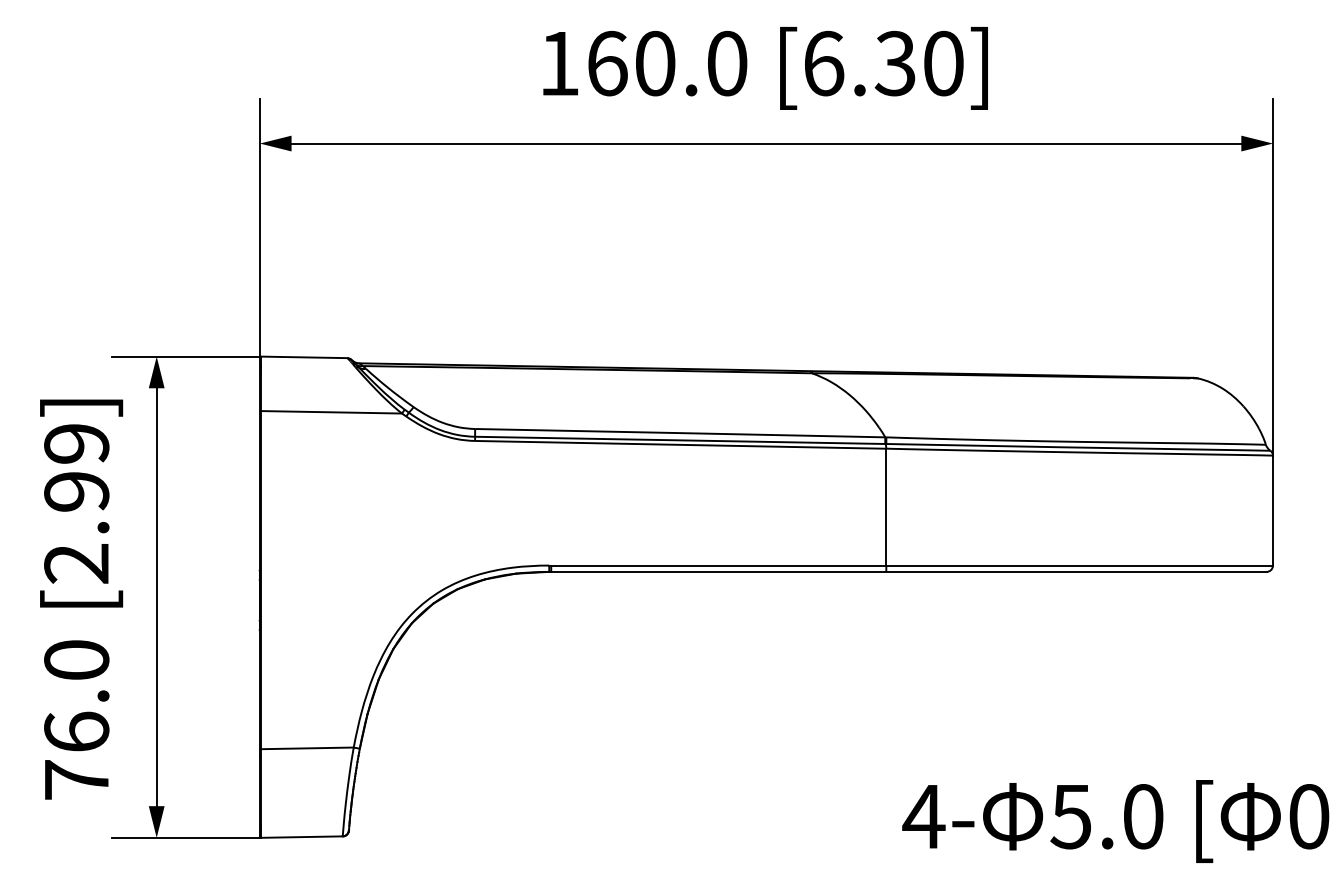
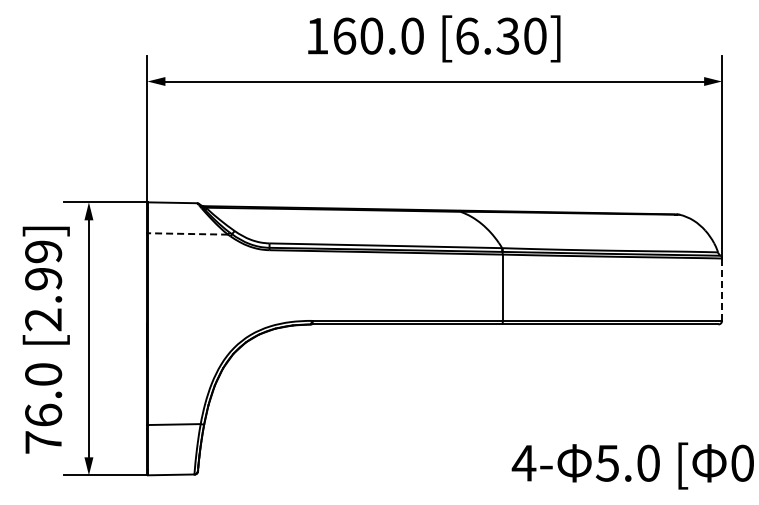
line: (332, 411) -> (188, 233), solid -> dashed
line: (1273, 510) -> (722, 289), solid -> dashed

